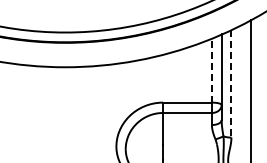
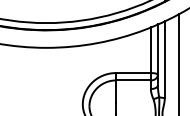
line: (211, 70) -> (150, 50), dashed -> solid
line: (231, 83) -> (164, 59), dashed -> solid

